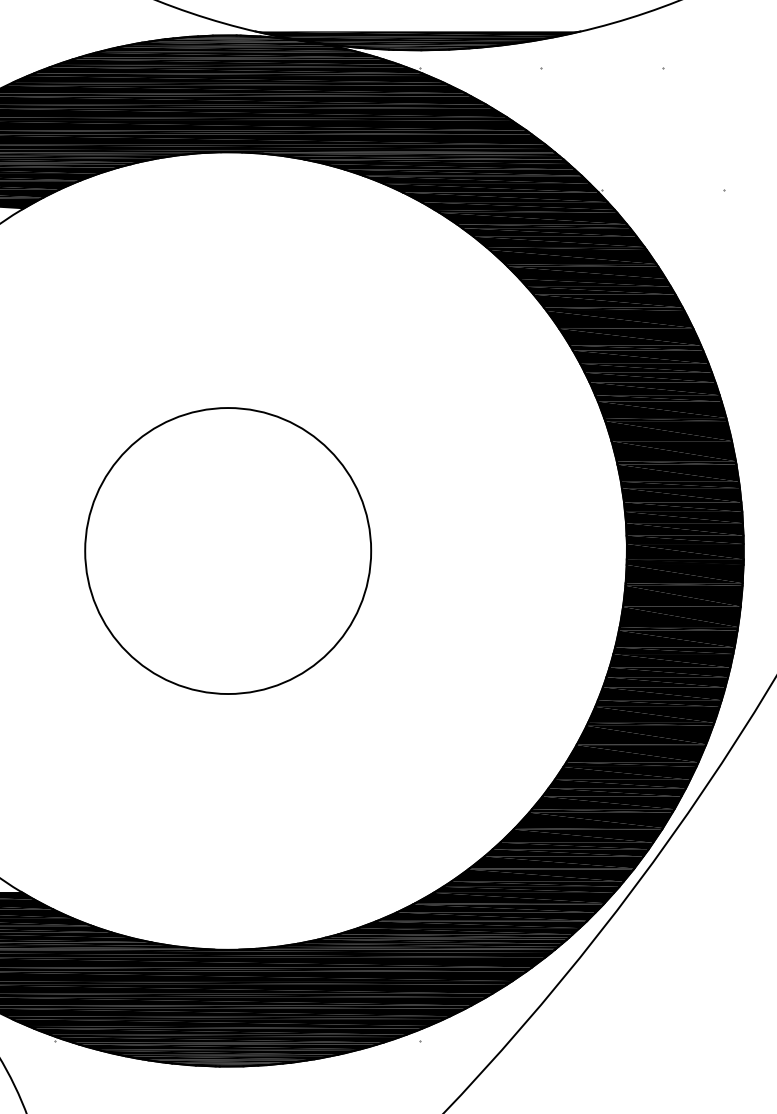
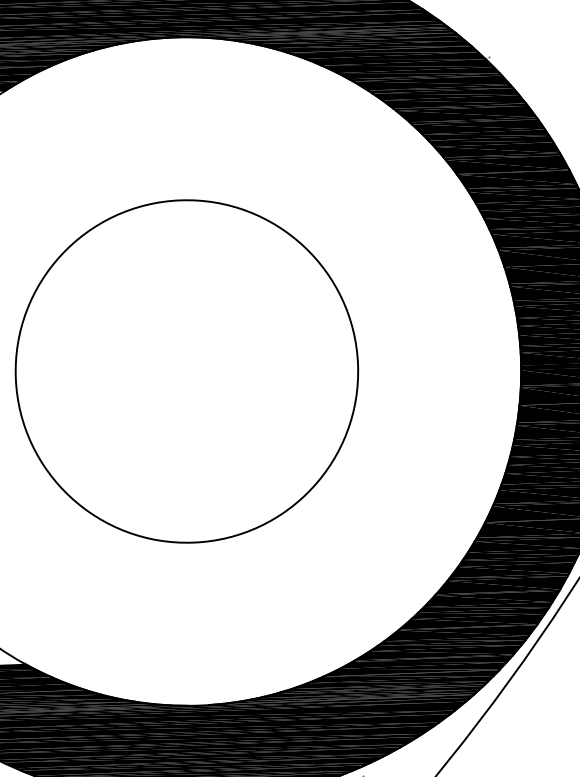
circle: (227, 550) -> (186, 371), size x1.43

